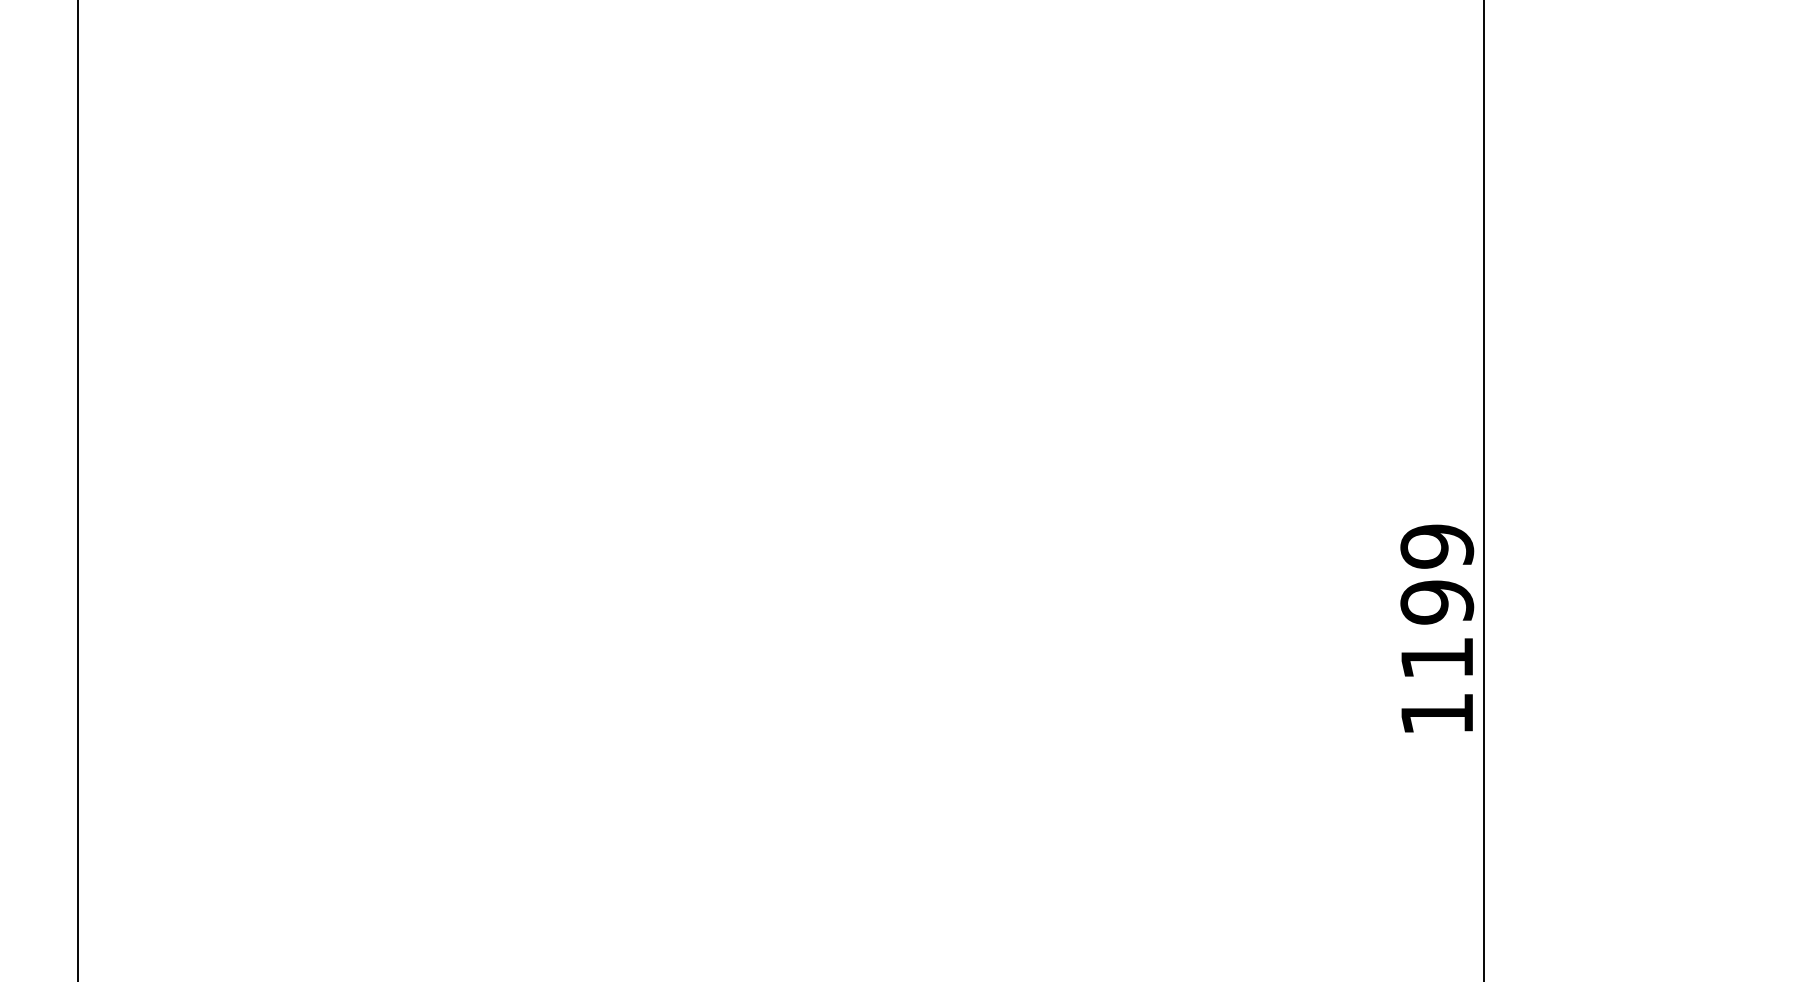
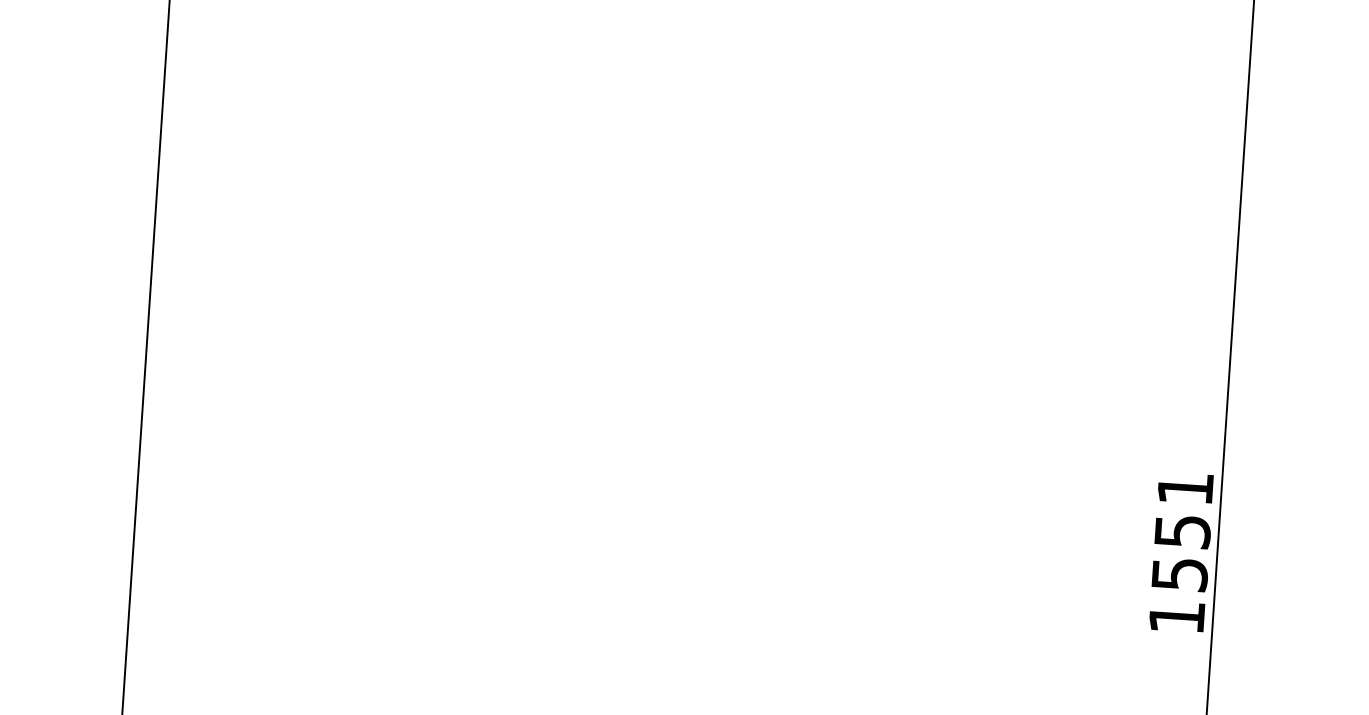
text: (1437, 601) -> (1182, 530), 1199 -> 1551

